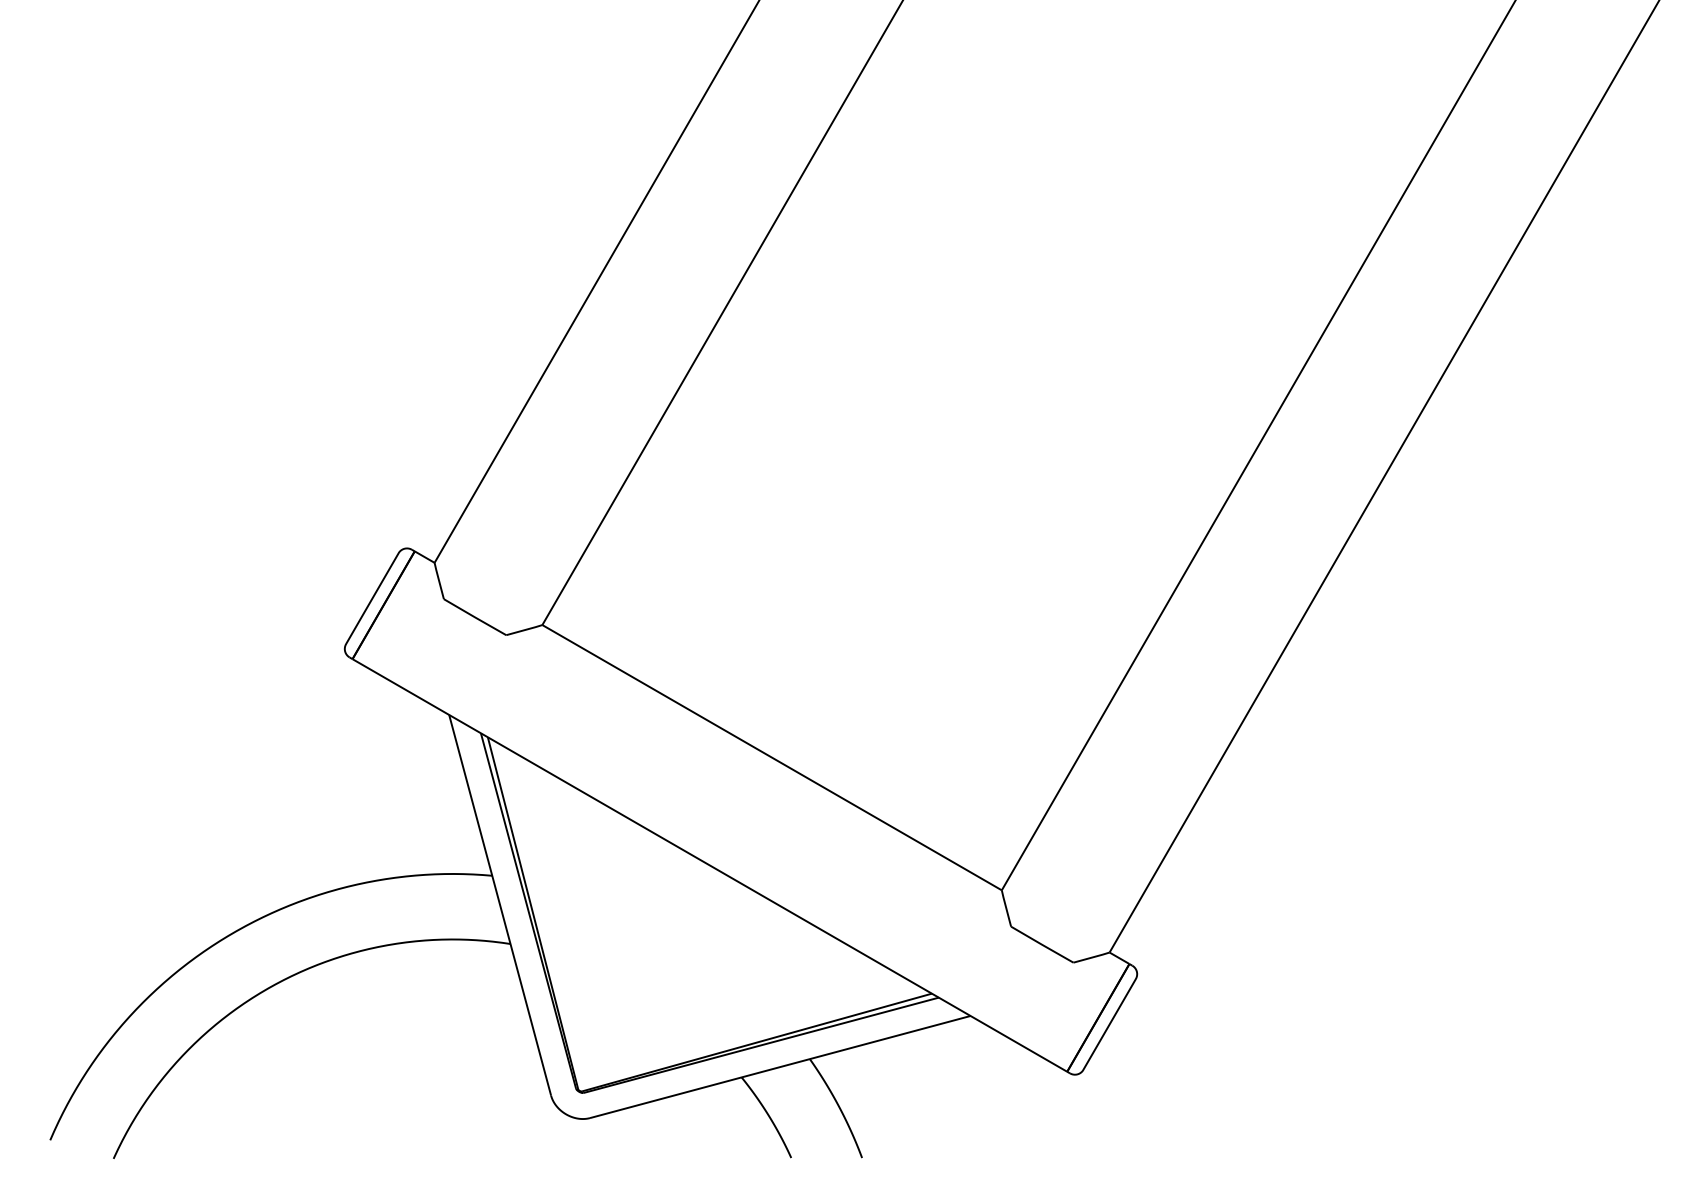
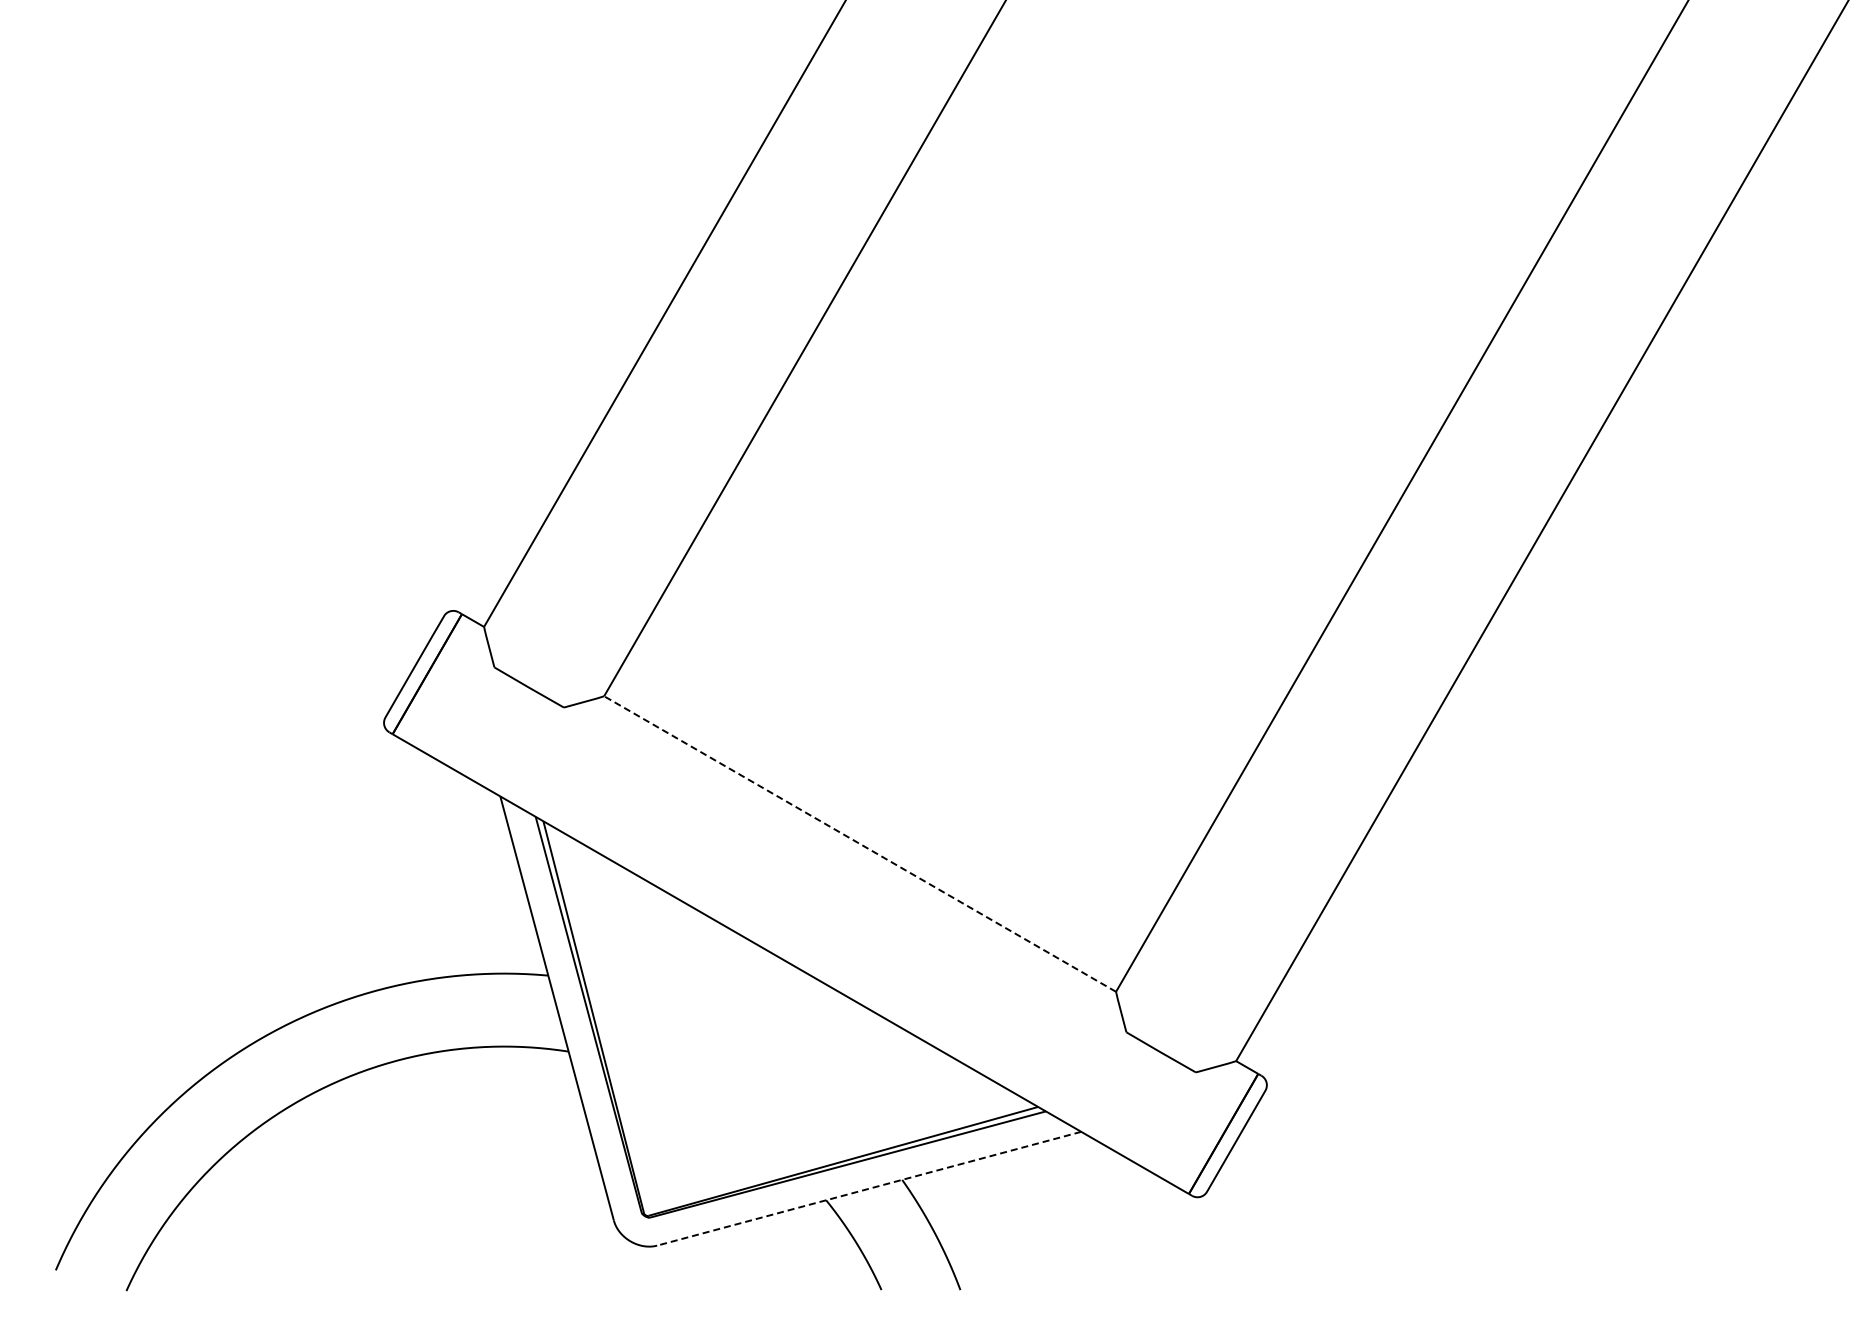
line: (772, 758) -> (860, 844), solid -> dashed
line: (780, 1066) -> (869, 1188), solid -> dashed

